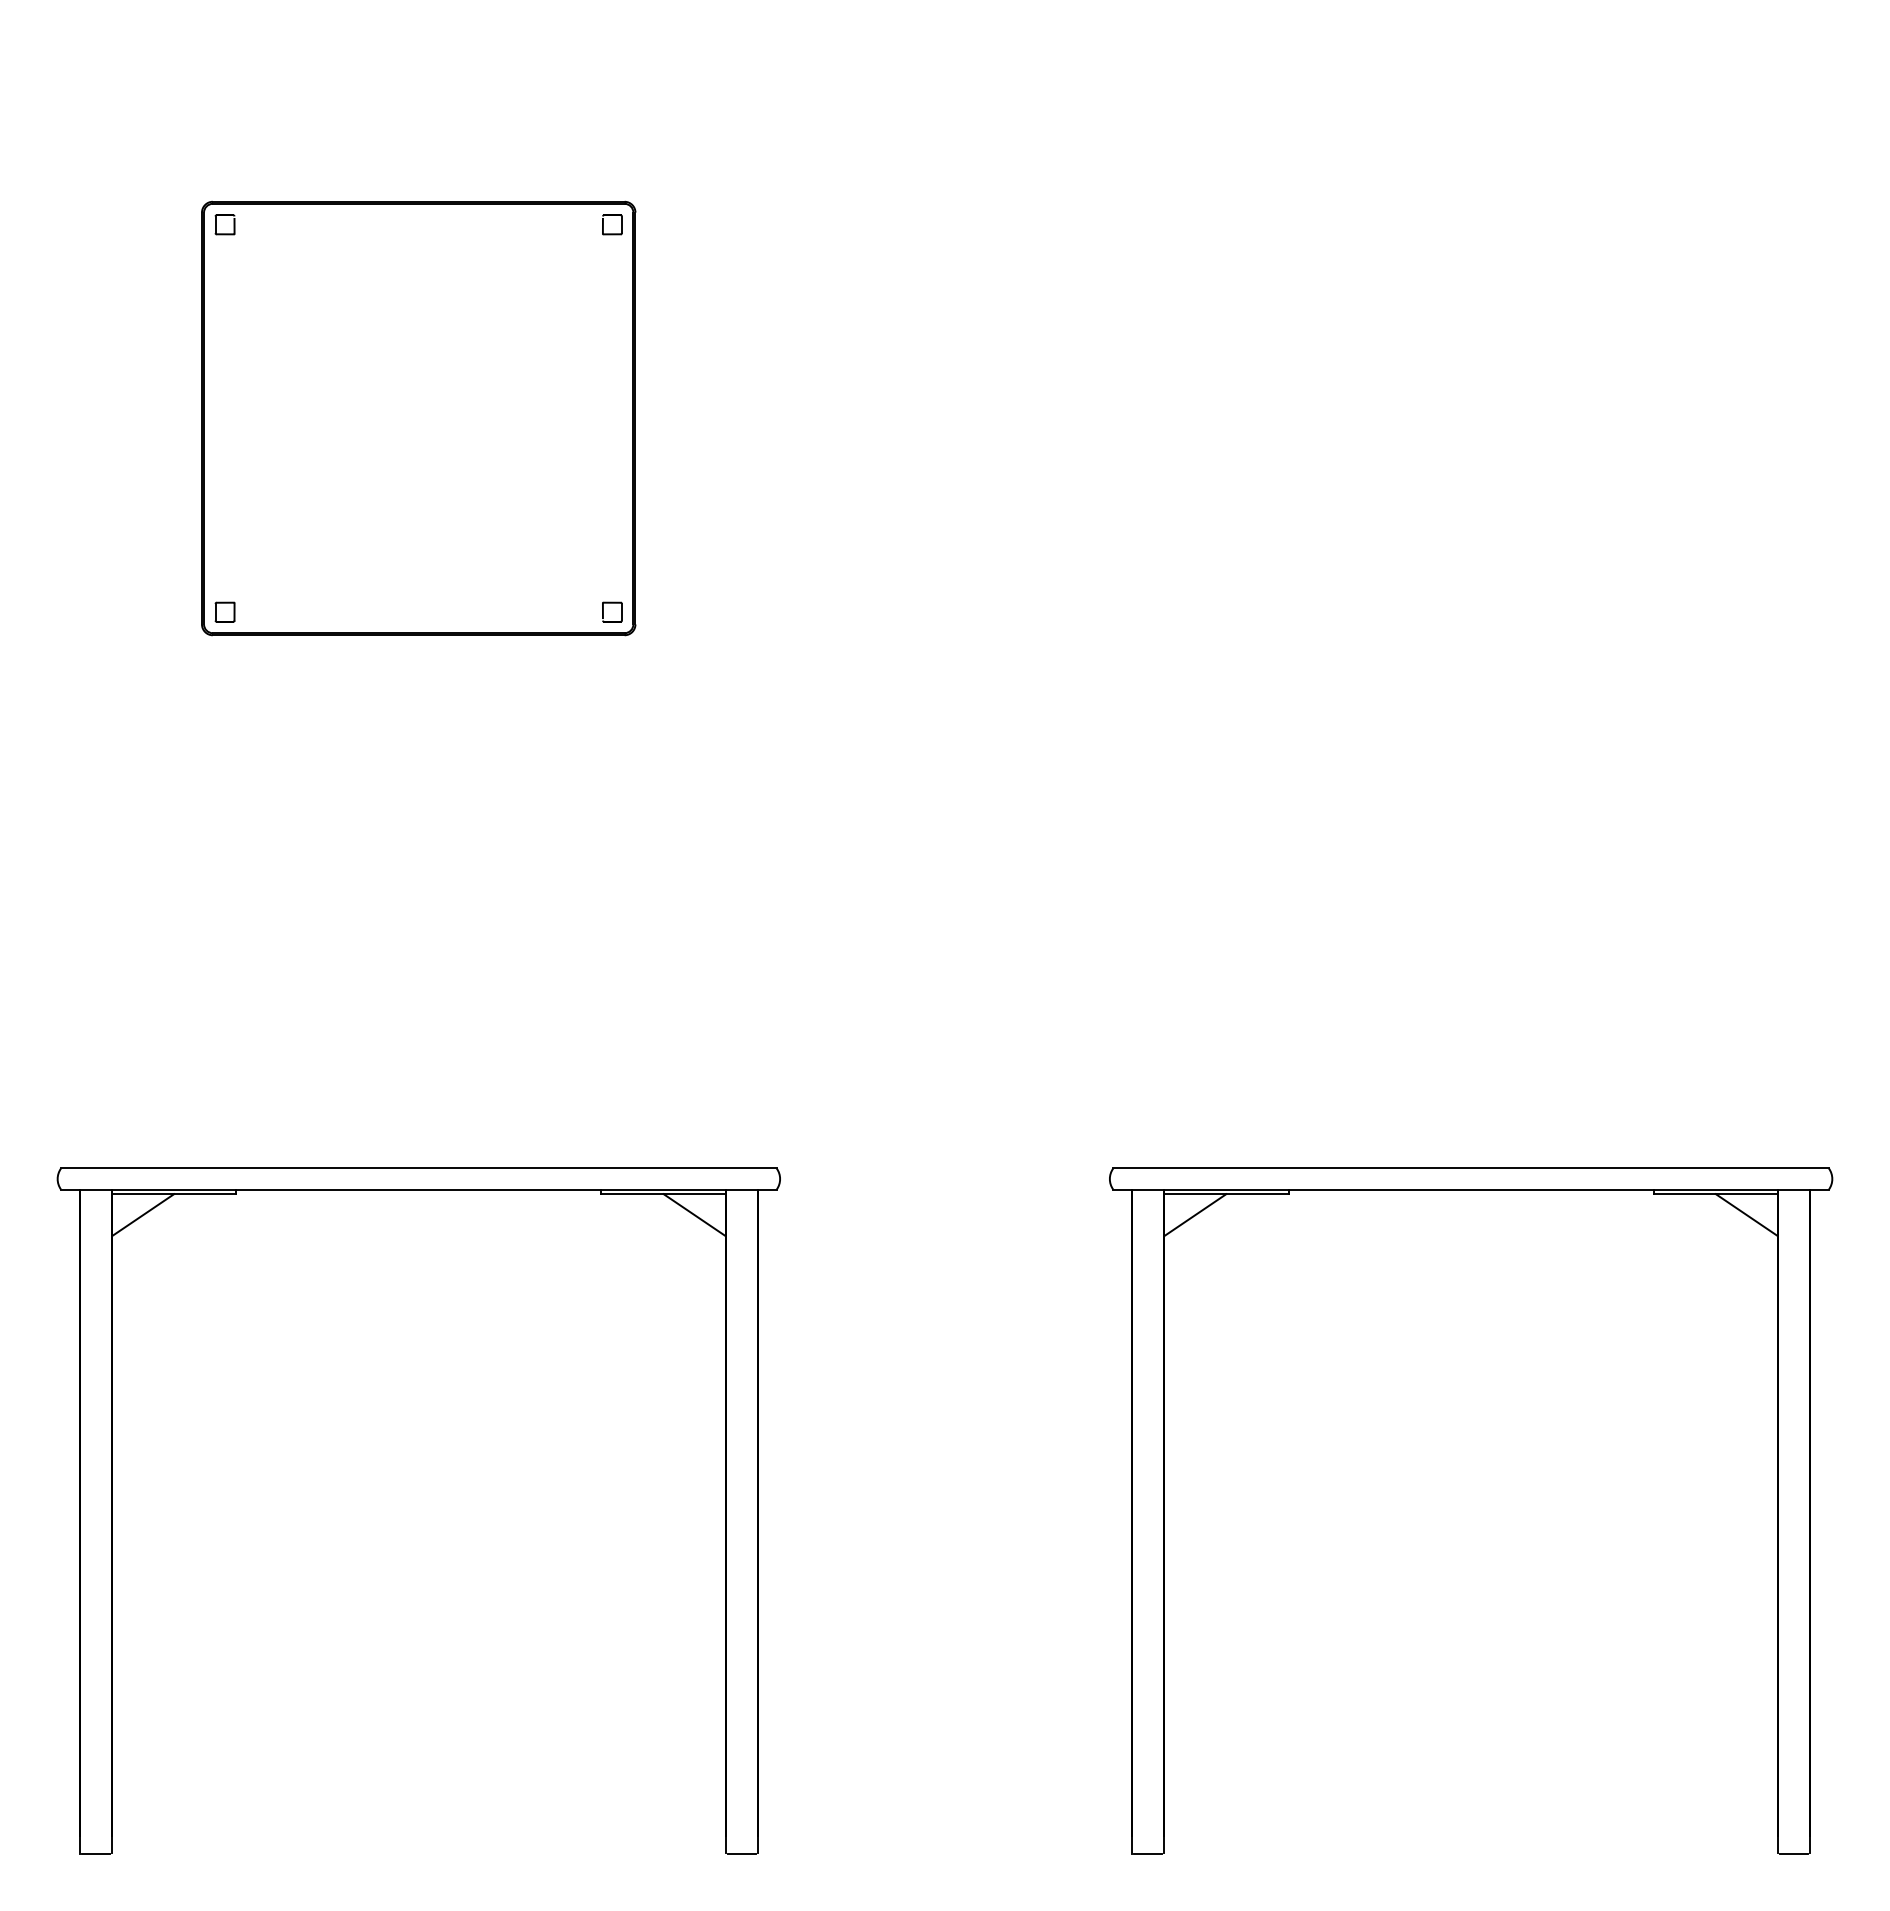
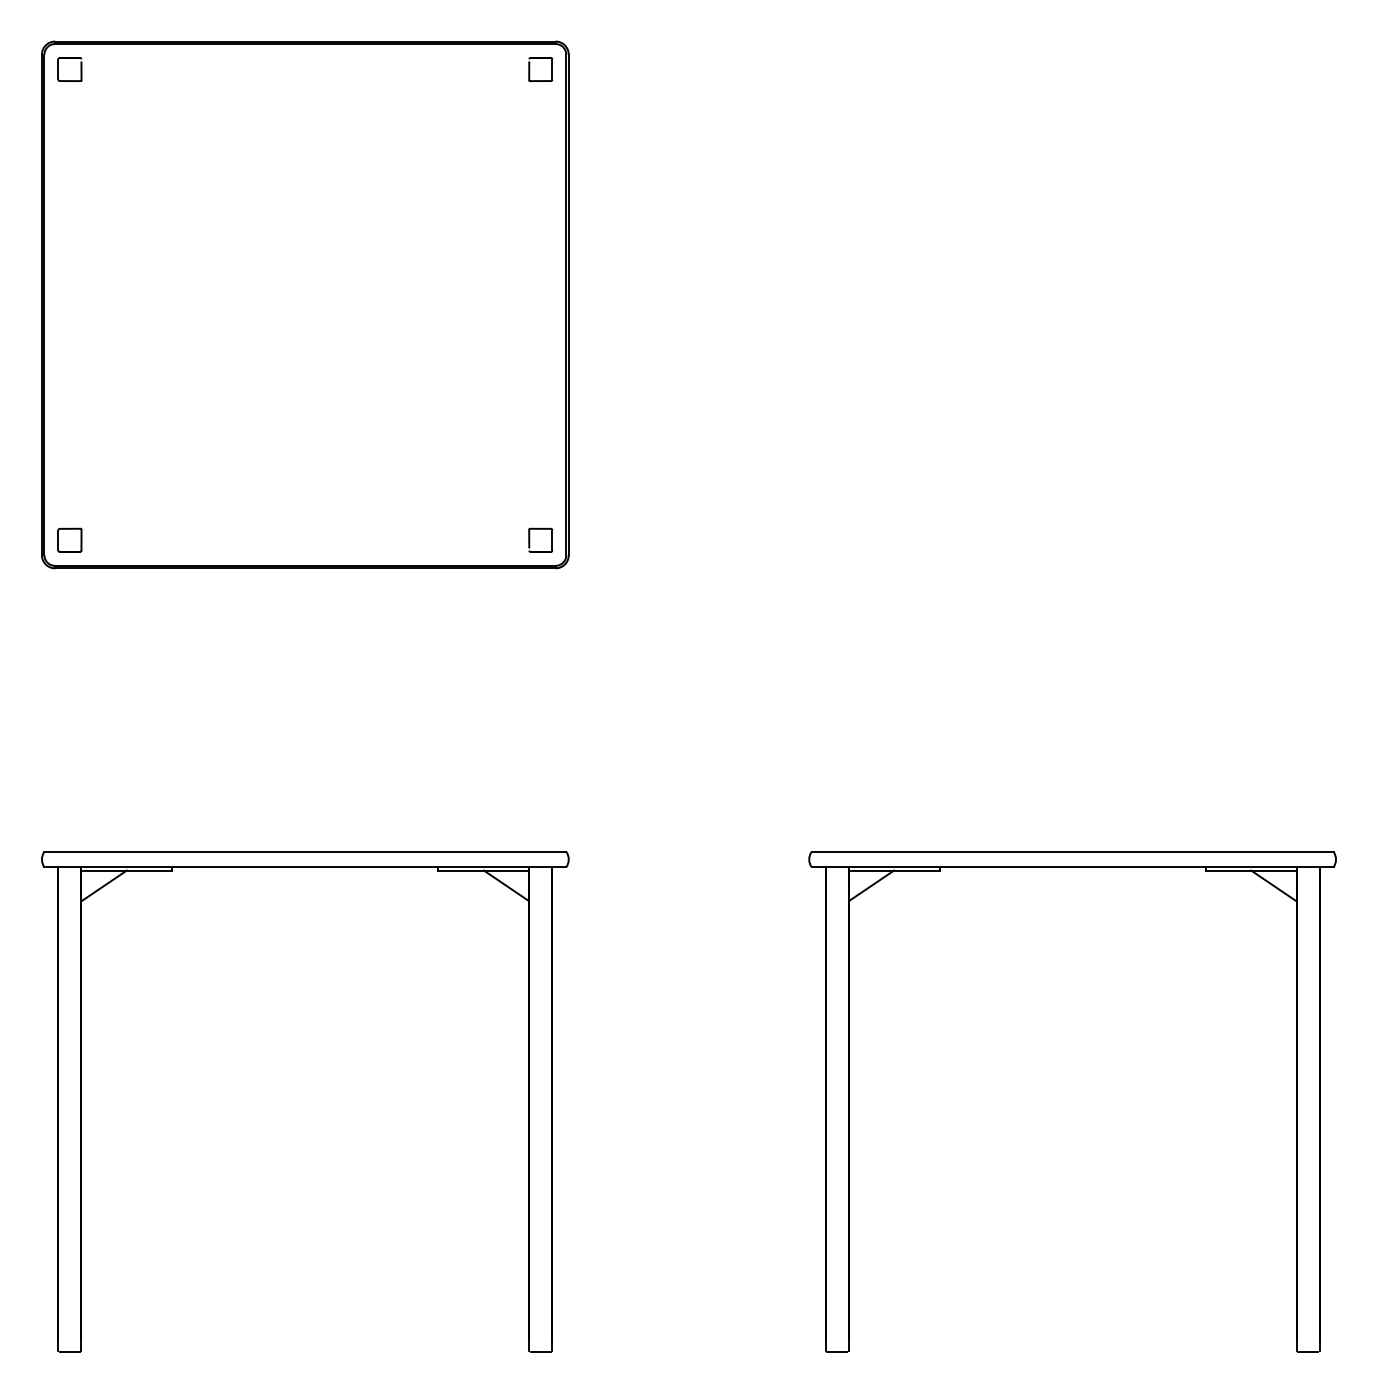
part: (418, 418) -> (305, 304), size x1.67

